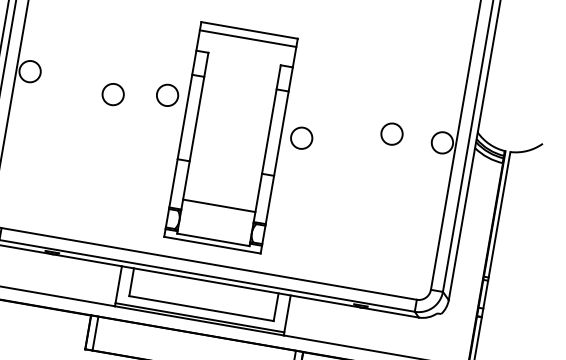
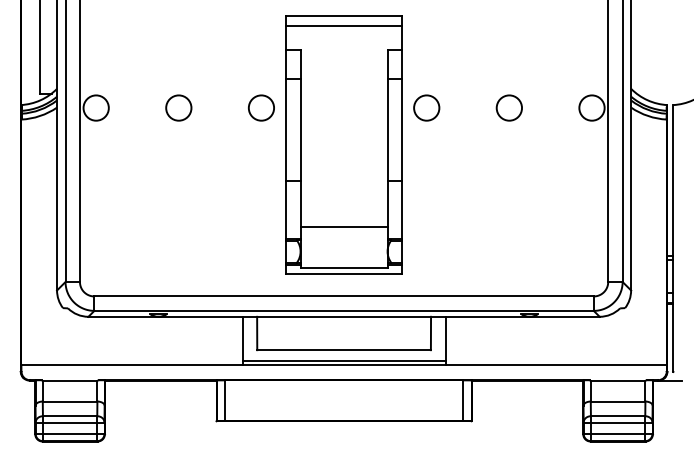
circle: (113, 94) -> (178, 107), moved
circle: (391, 133) -> (508, 107), moved
circle: (301, 137) -> (426, 107), moved

